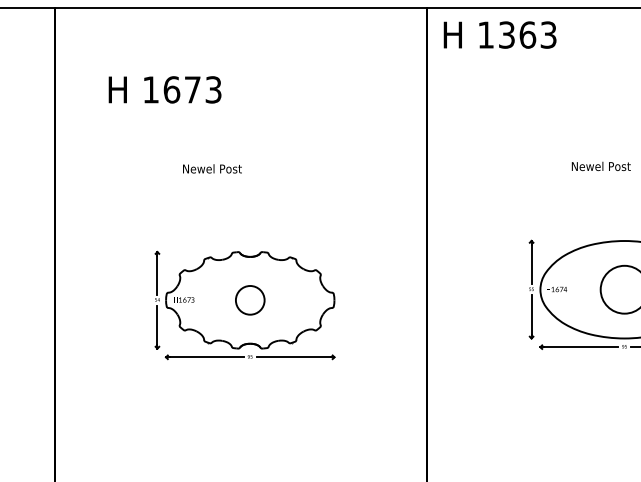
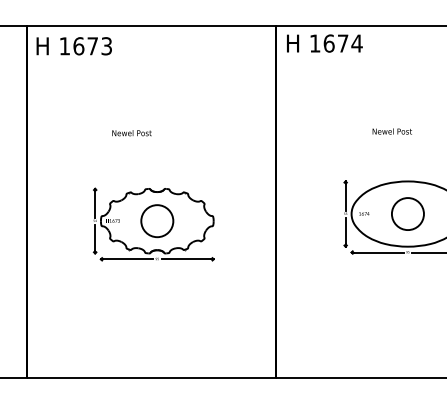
text: (526, 34) -> (342, 43), 1363 -> 1674
text: (163, 90) -> (73, 46), moved
circle: (250, 300) -> (157, 221), size x1.67

